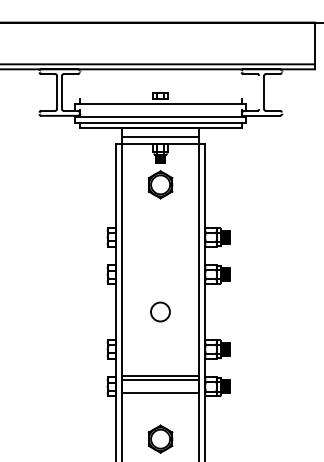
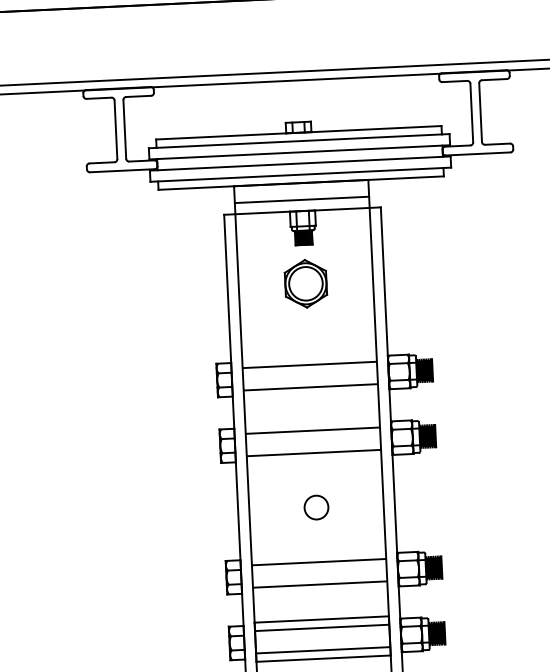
line: (259, 92) -> (472, 113), added
line: (160, 99) -> (298, 133), added
line: (160, 110) -> (299, 152), added
line: (160, 230) -> (309, 364), added
line: (160, 243) -> (310, 387), added
line: (160, 268) -> (312, 431), added
line: (160, 281) -> (313, 453), added
circle: (160, 311) -> (316, 506), size x0.71
line: (160, 343) -> (318, 563), added
line: (160, 355) -> (319, 584), added
line: (160, 397) -> (323, 658), added

